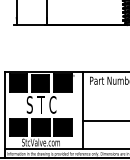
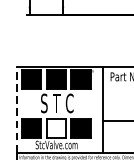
line: (5, 110) -> (17, 109), solid -> dashed
fill: (40, 127) -> (56, 128), removed

